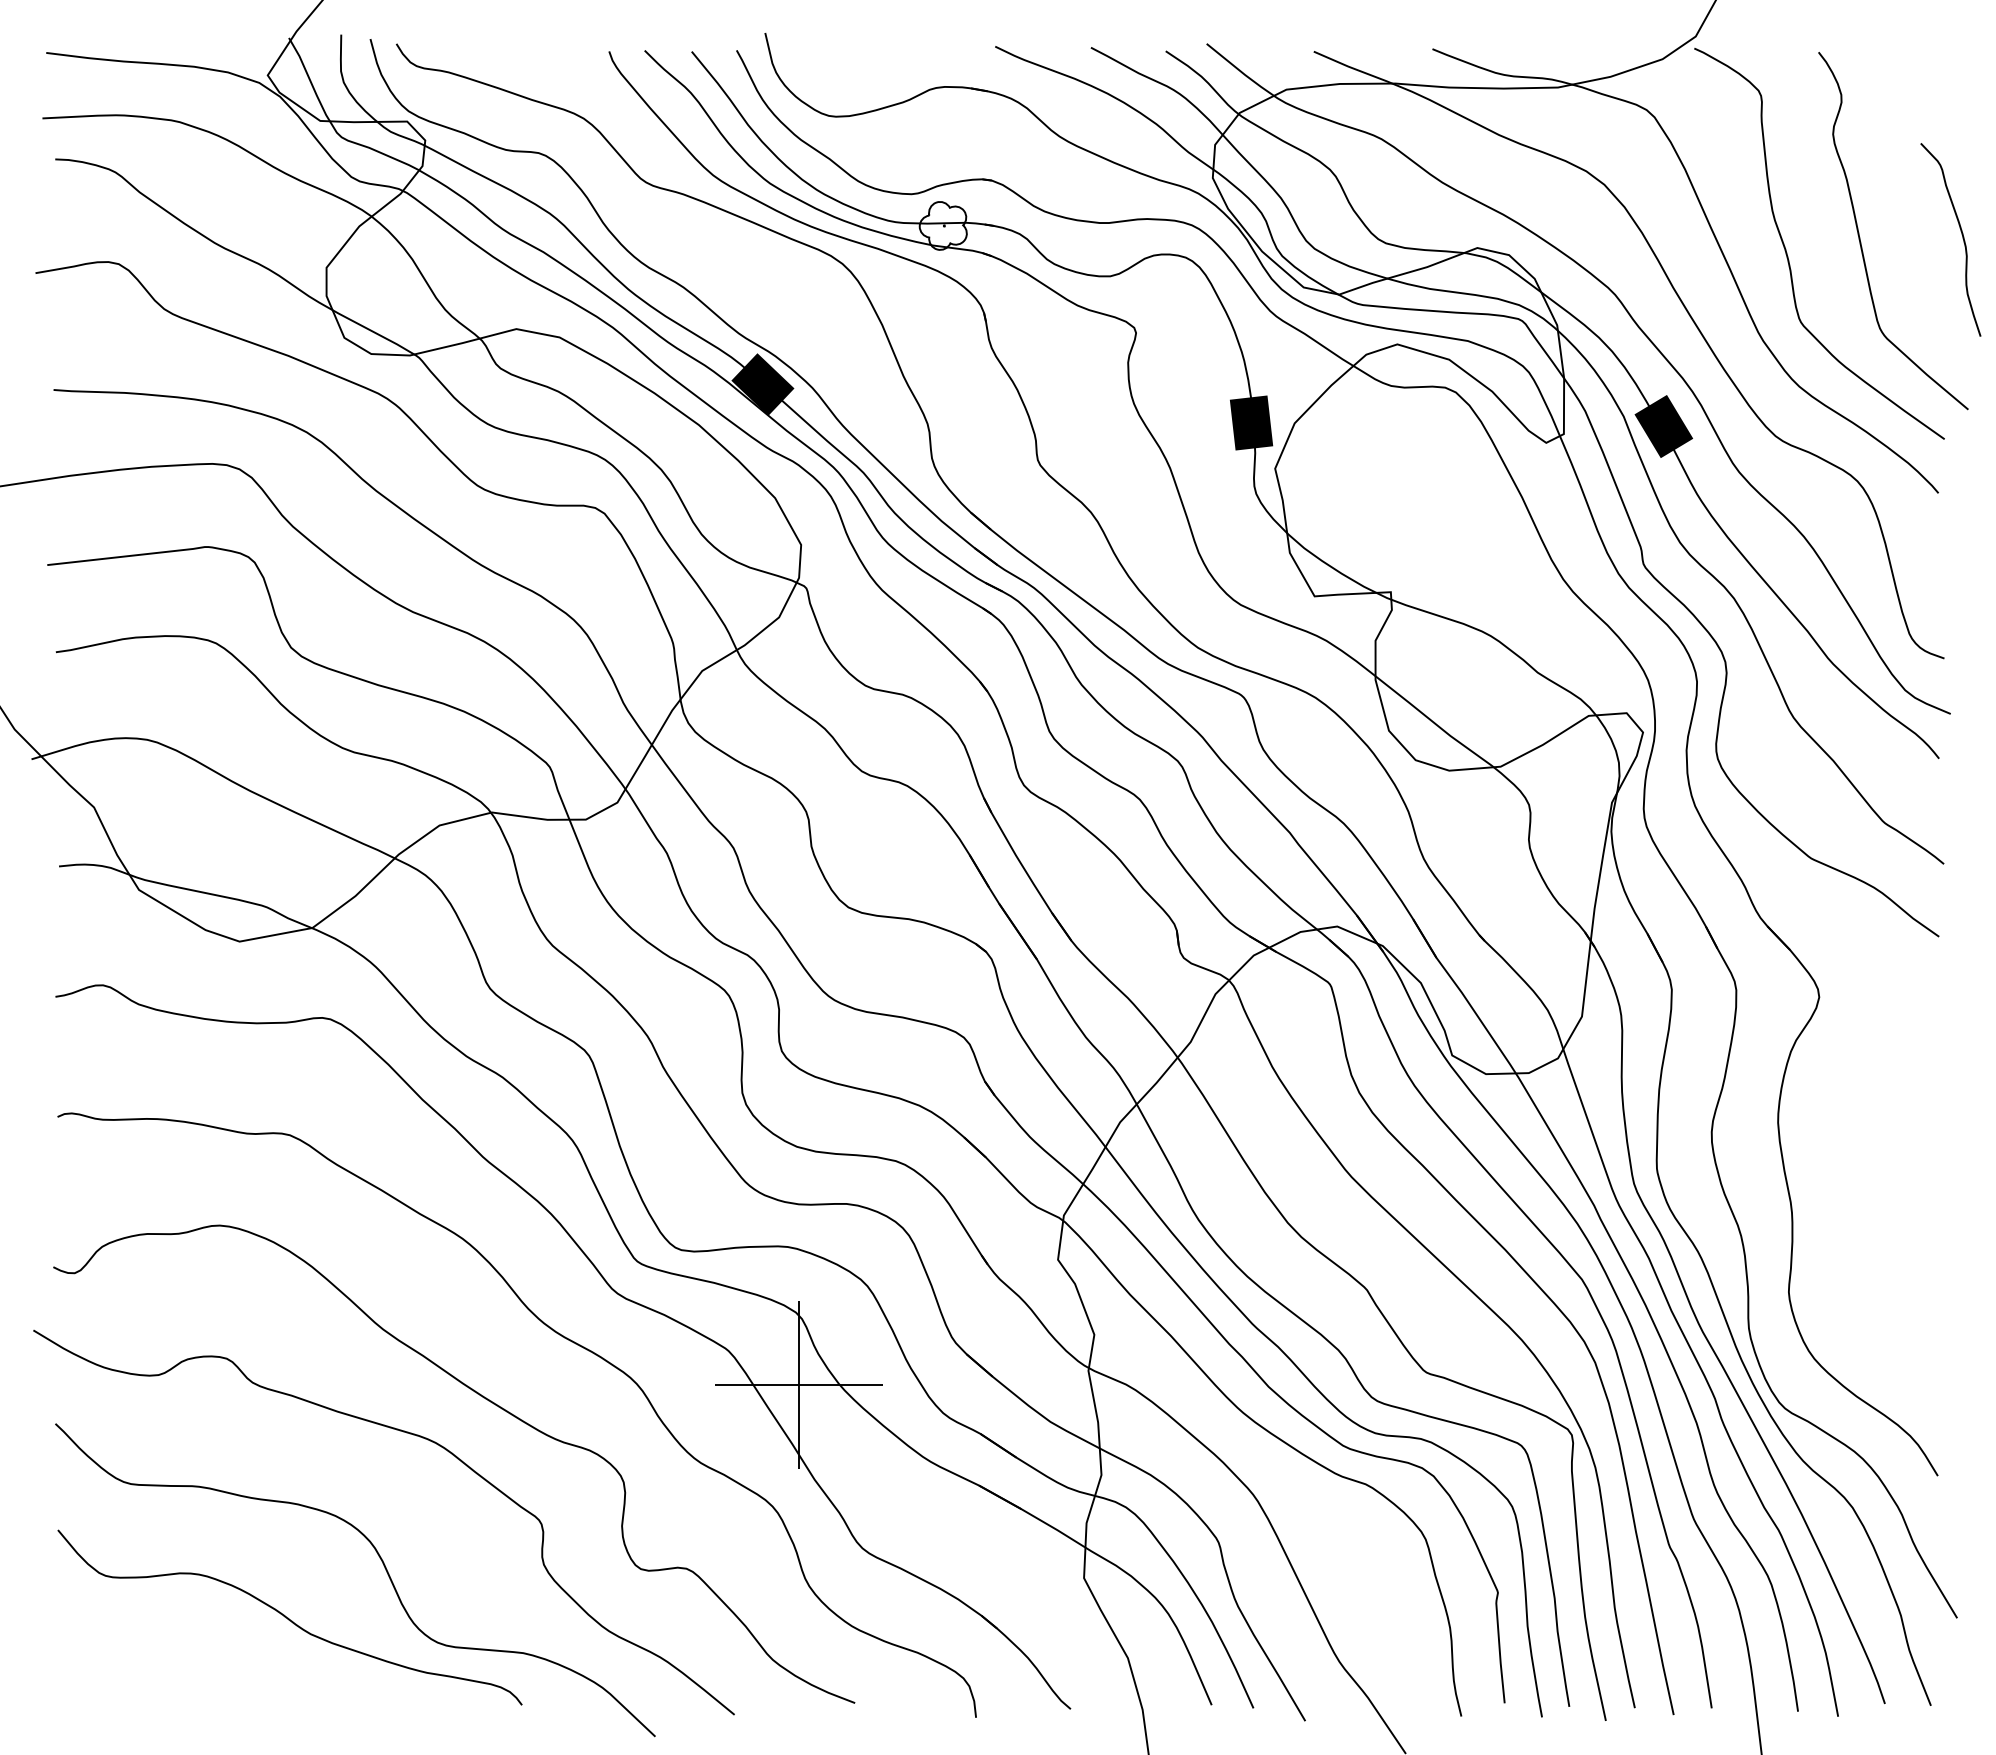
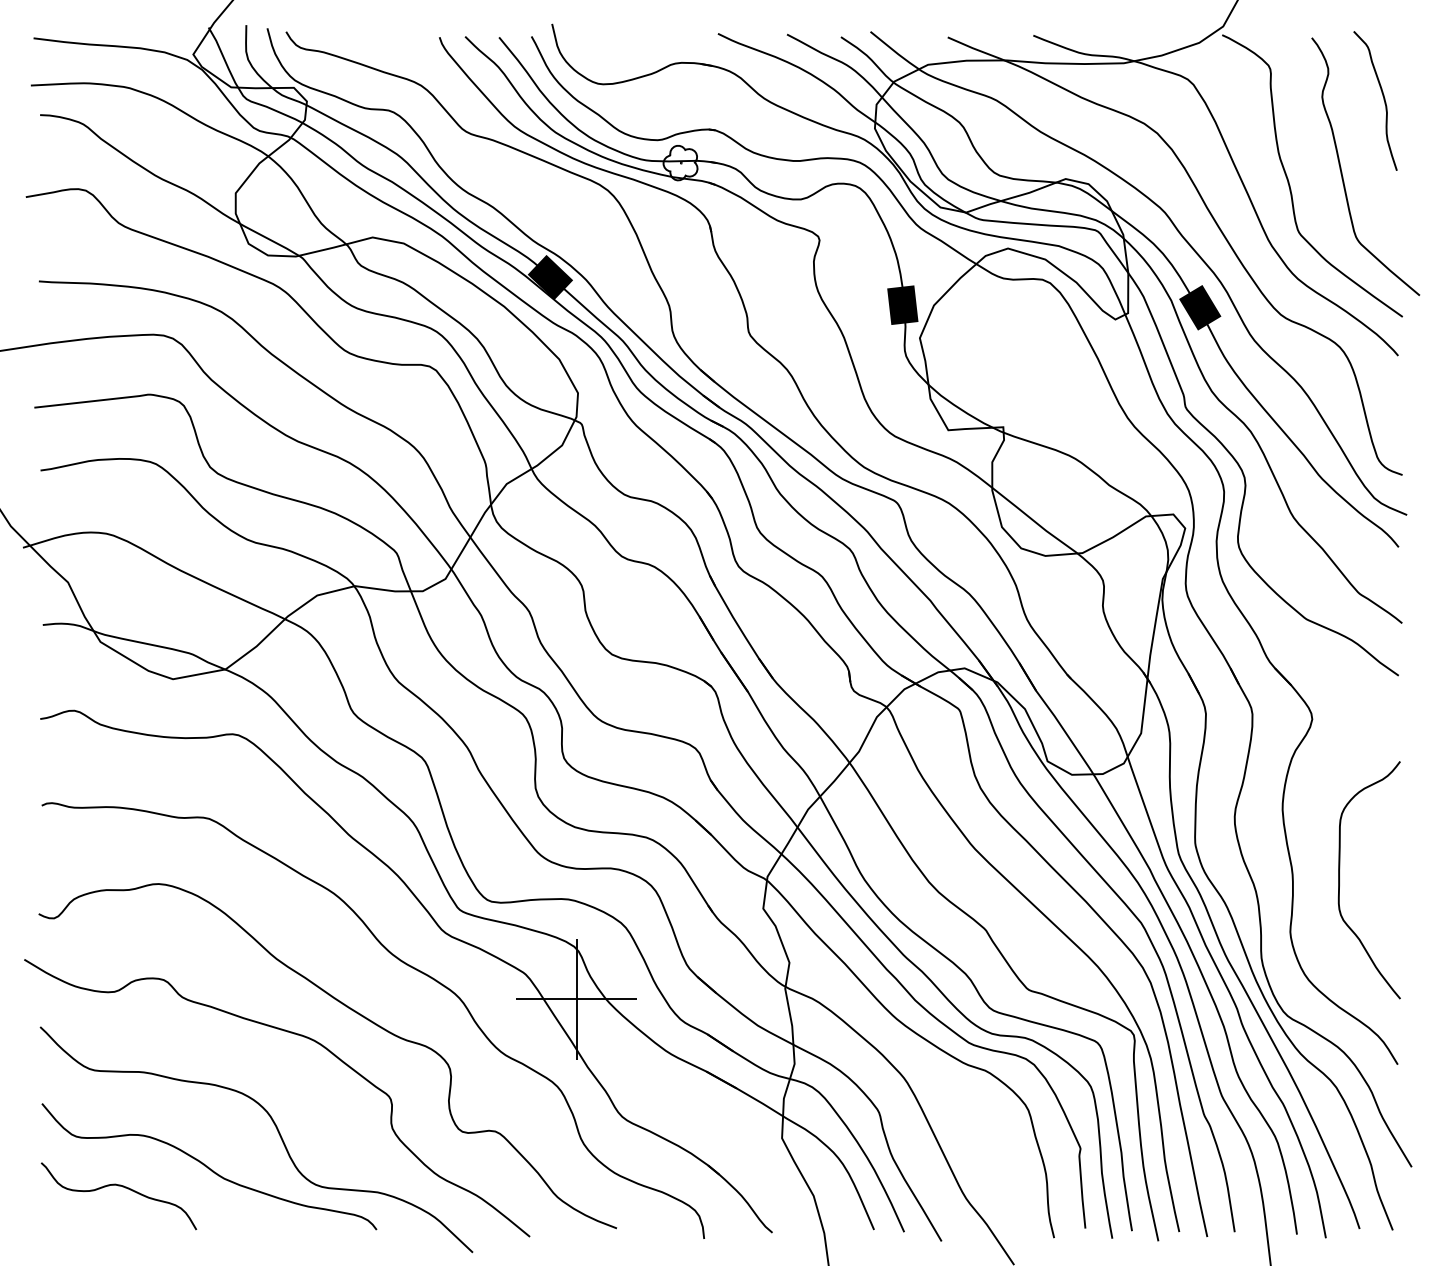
curve: (1962, 238) -> (1383, 100), moved
curve: (1857, 1220) -> (1339, 880), added
curve: (168, 1645) -> (121, 1186), added

